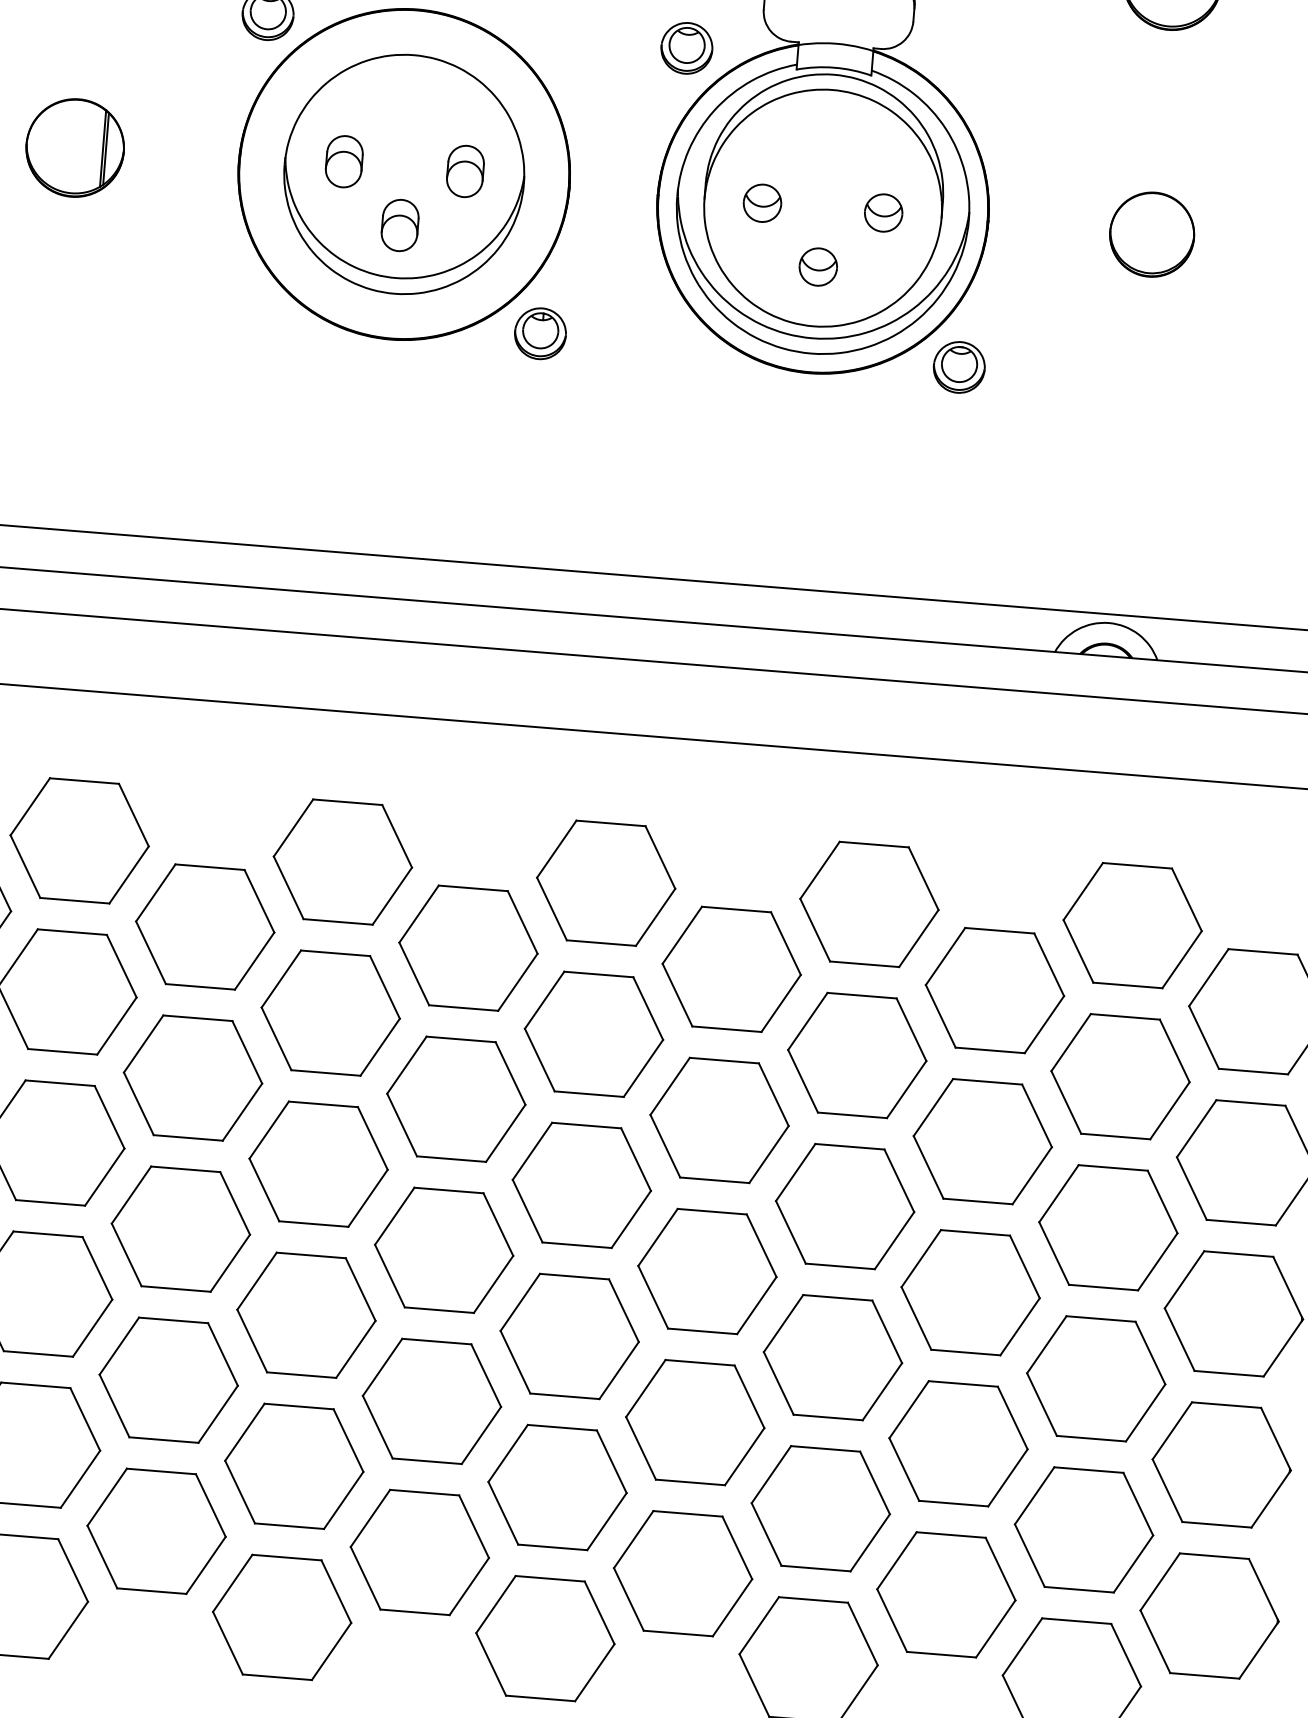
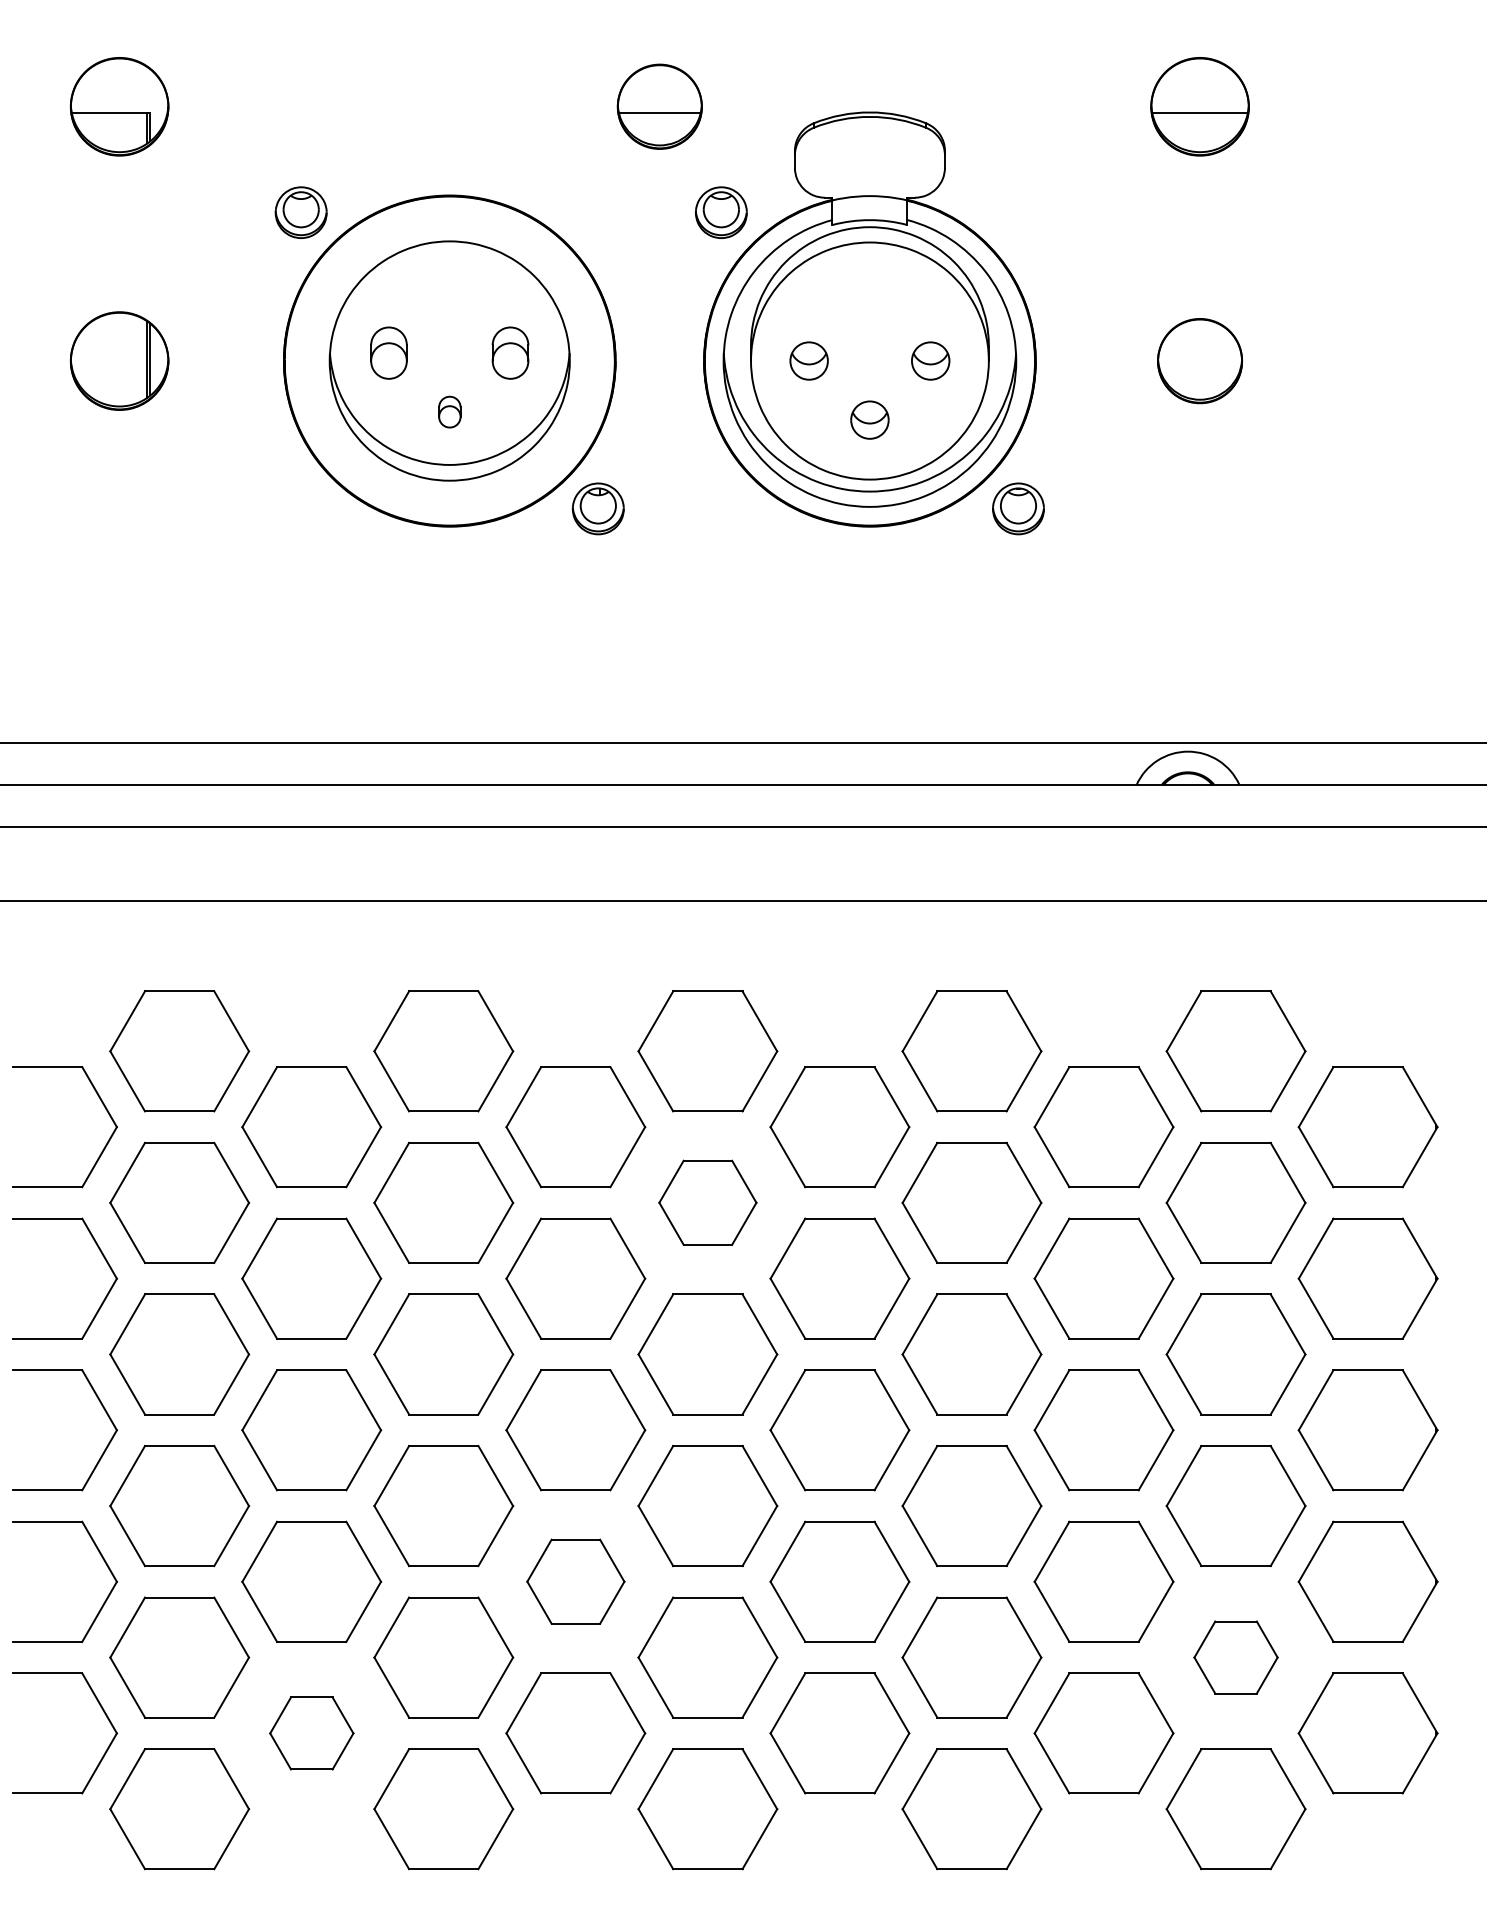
part: (399, 224) -> (449, 411), size x0.6
part: (593, 1033) -> (707, 1202), size x0.7
part: (431, 1401) -> (575, 1581), size x0.7
part: (1083, 1529) -> (1235, 1657), size x0.6
part: (156, 1531) -> (311, 1733), size x0.6

